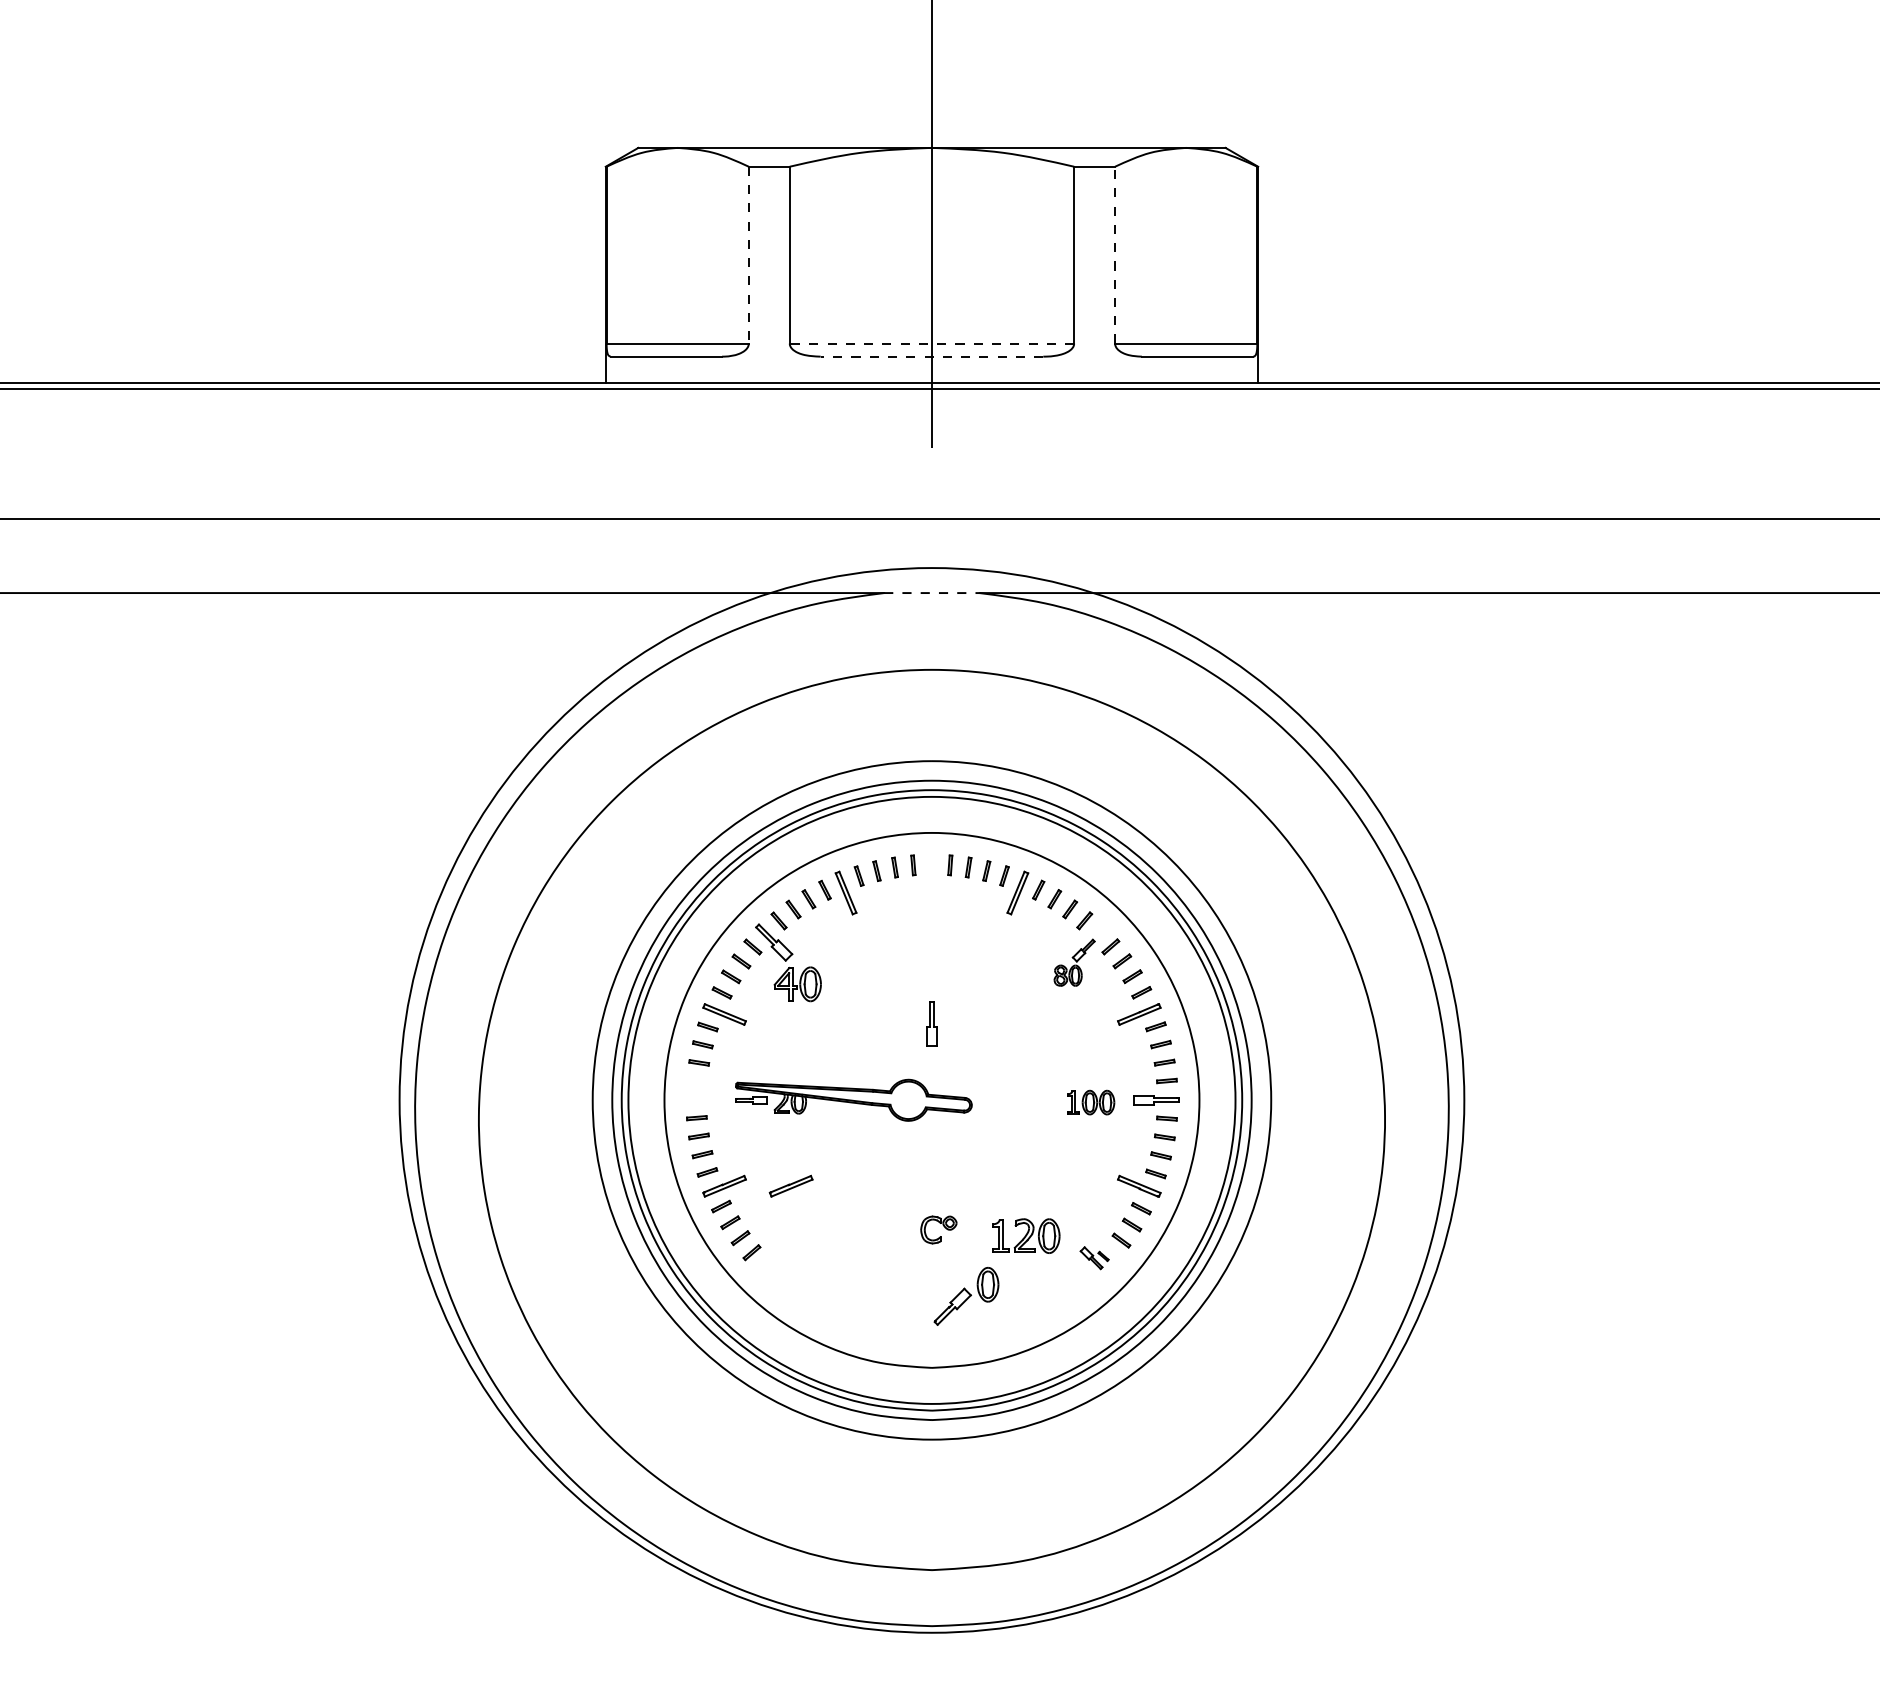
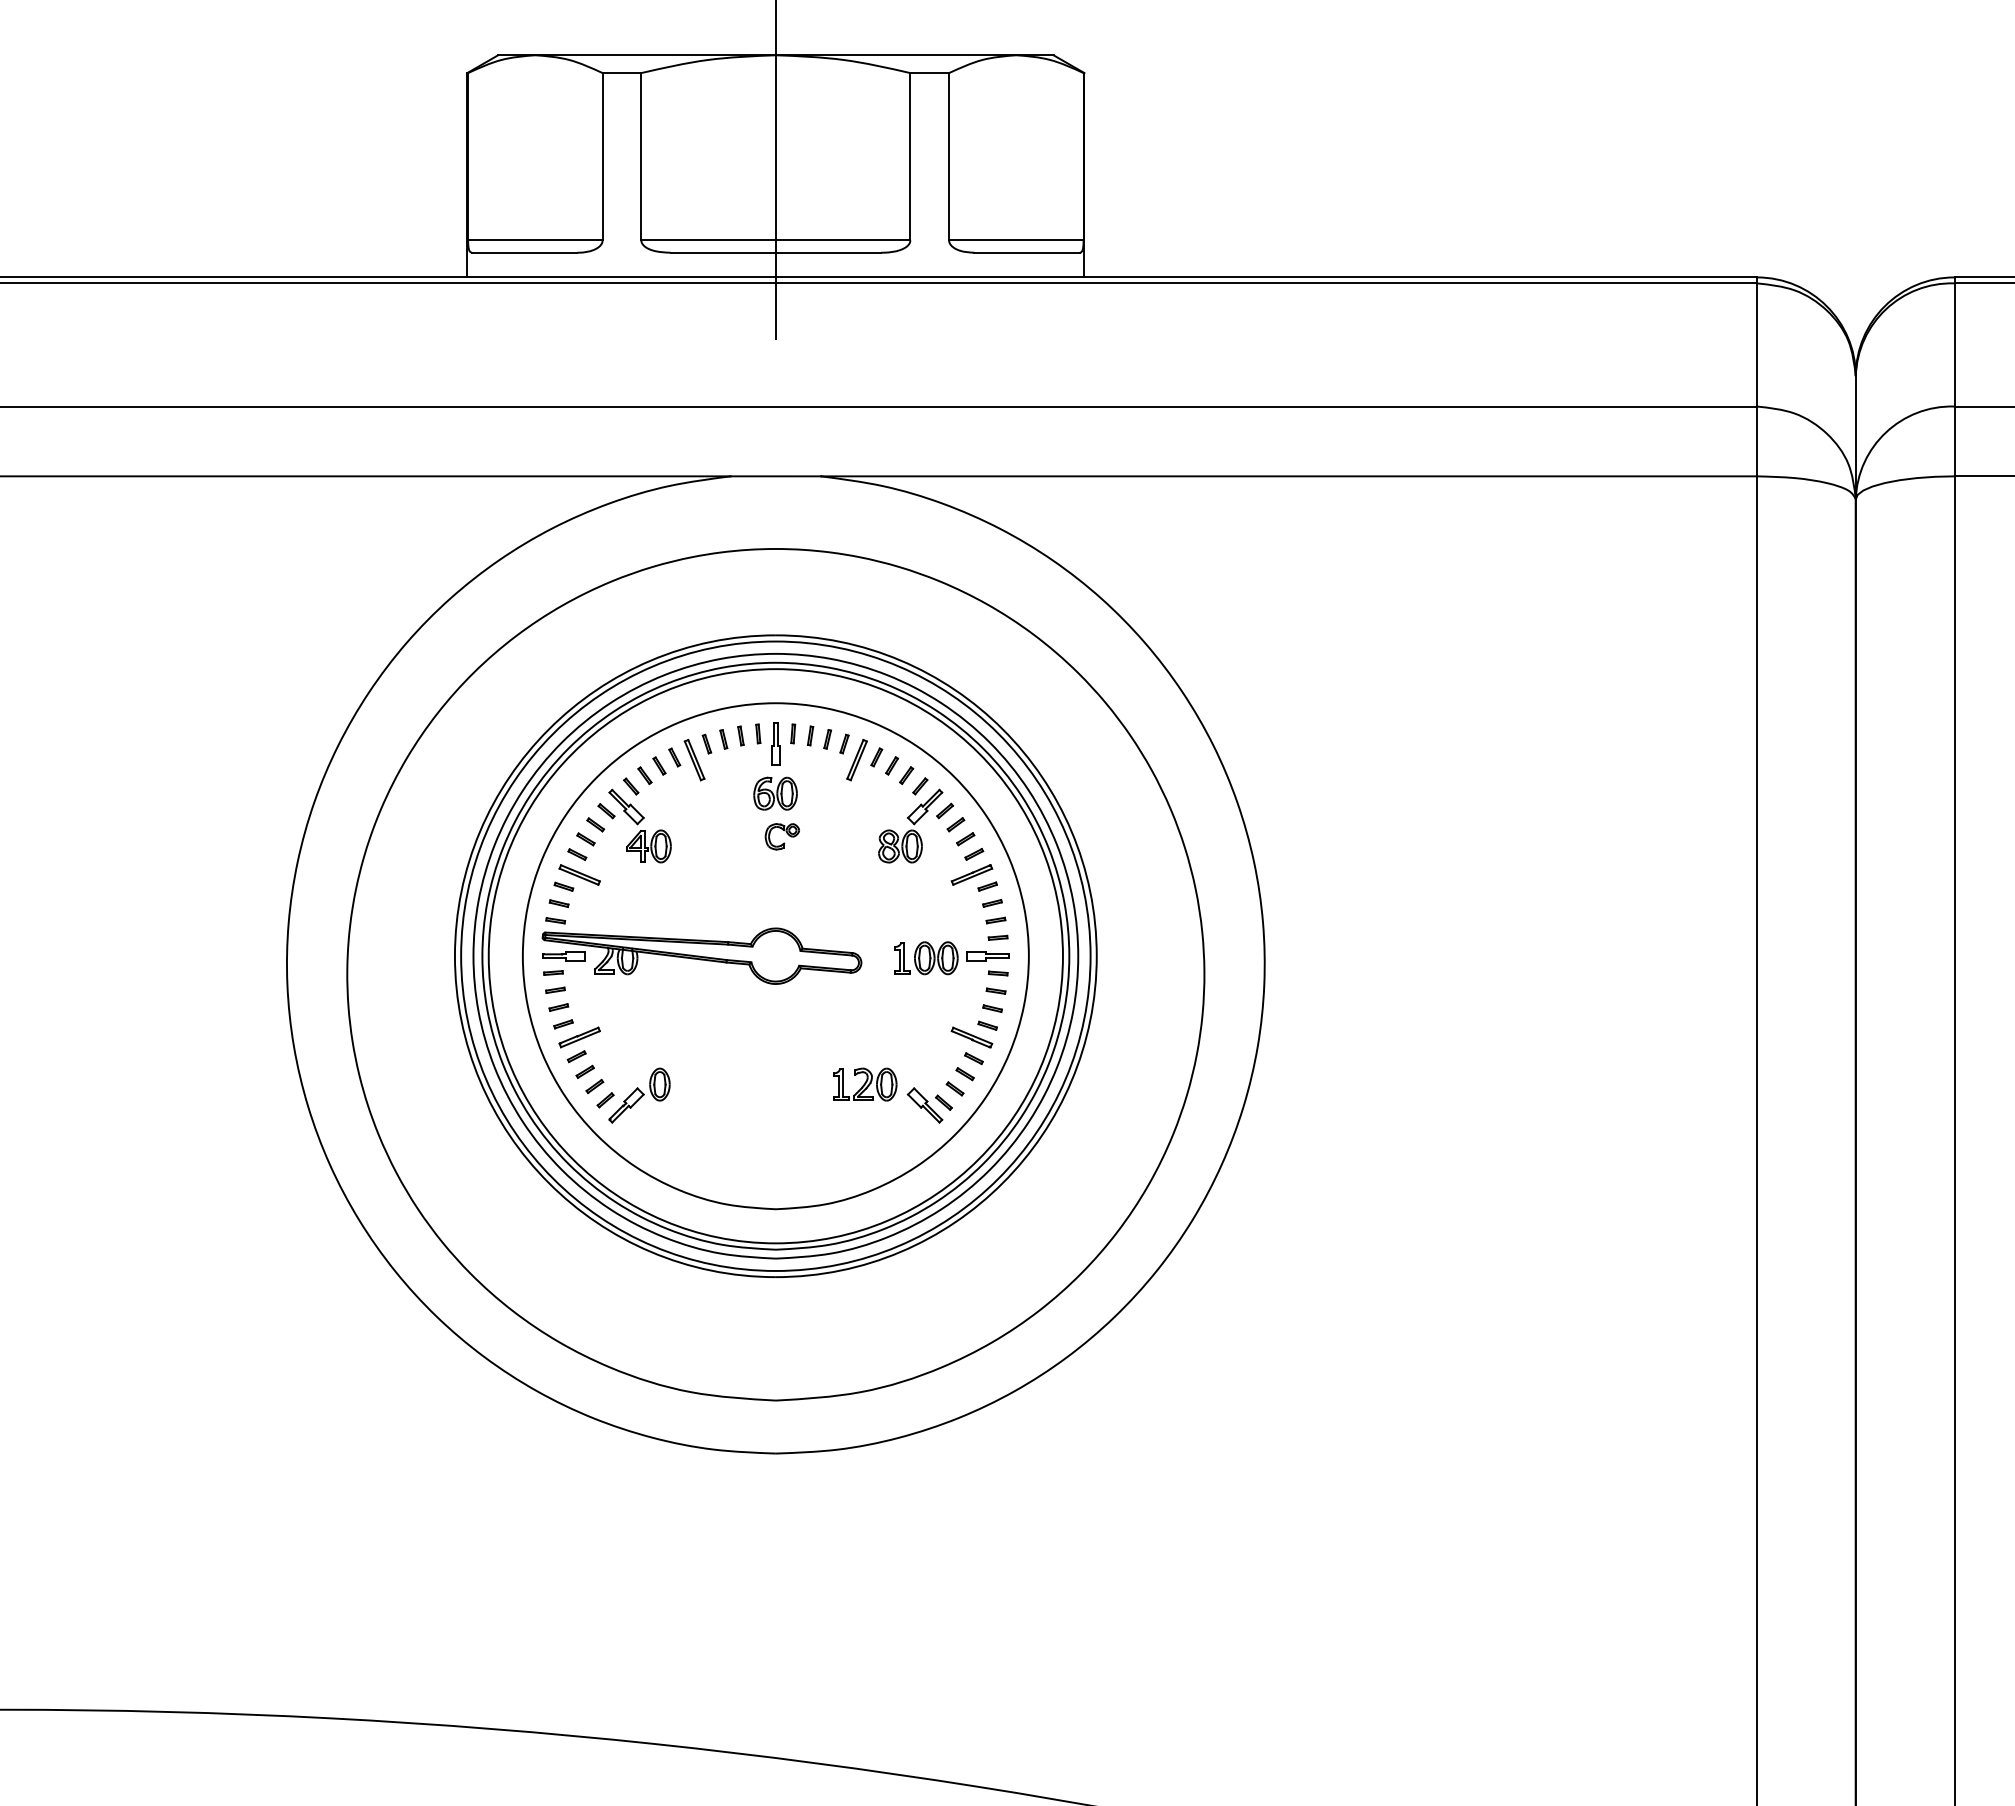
line: (748, 254) -> (602, 156), dashed -> solid
line: (1115, 254) -> (949, 156), dashed -> solid
line: (931, 343) -> (775, 240), dashed -> solid
line: (931, 356) -> (775, 252), dashed -> solid
line: (932, 593) -> (776, 476), dashed -> solid
part: (931, 928) -> (775, 793), added
part: (1074, 962) -> (910, 825), size x1.67
part: (931, 1023) -> (775, 743), moved
part: (853, 1099) -> (701, 955), size x1.43
circle: (931, 1099) -> (775, 955), size x0.62
part: (1091, 1102) -> (926, 958), size x1.43
part: (790, 1186) -> (642, 1037), removed
part: (937, 1229) -> (781, 836), moved
part: (1094, 1258) -> (929, 1105), size x1.67
part: (966, 1296) -> (639, 1095), moved

